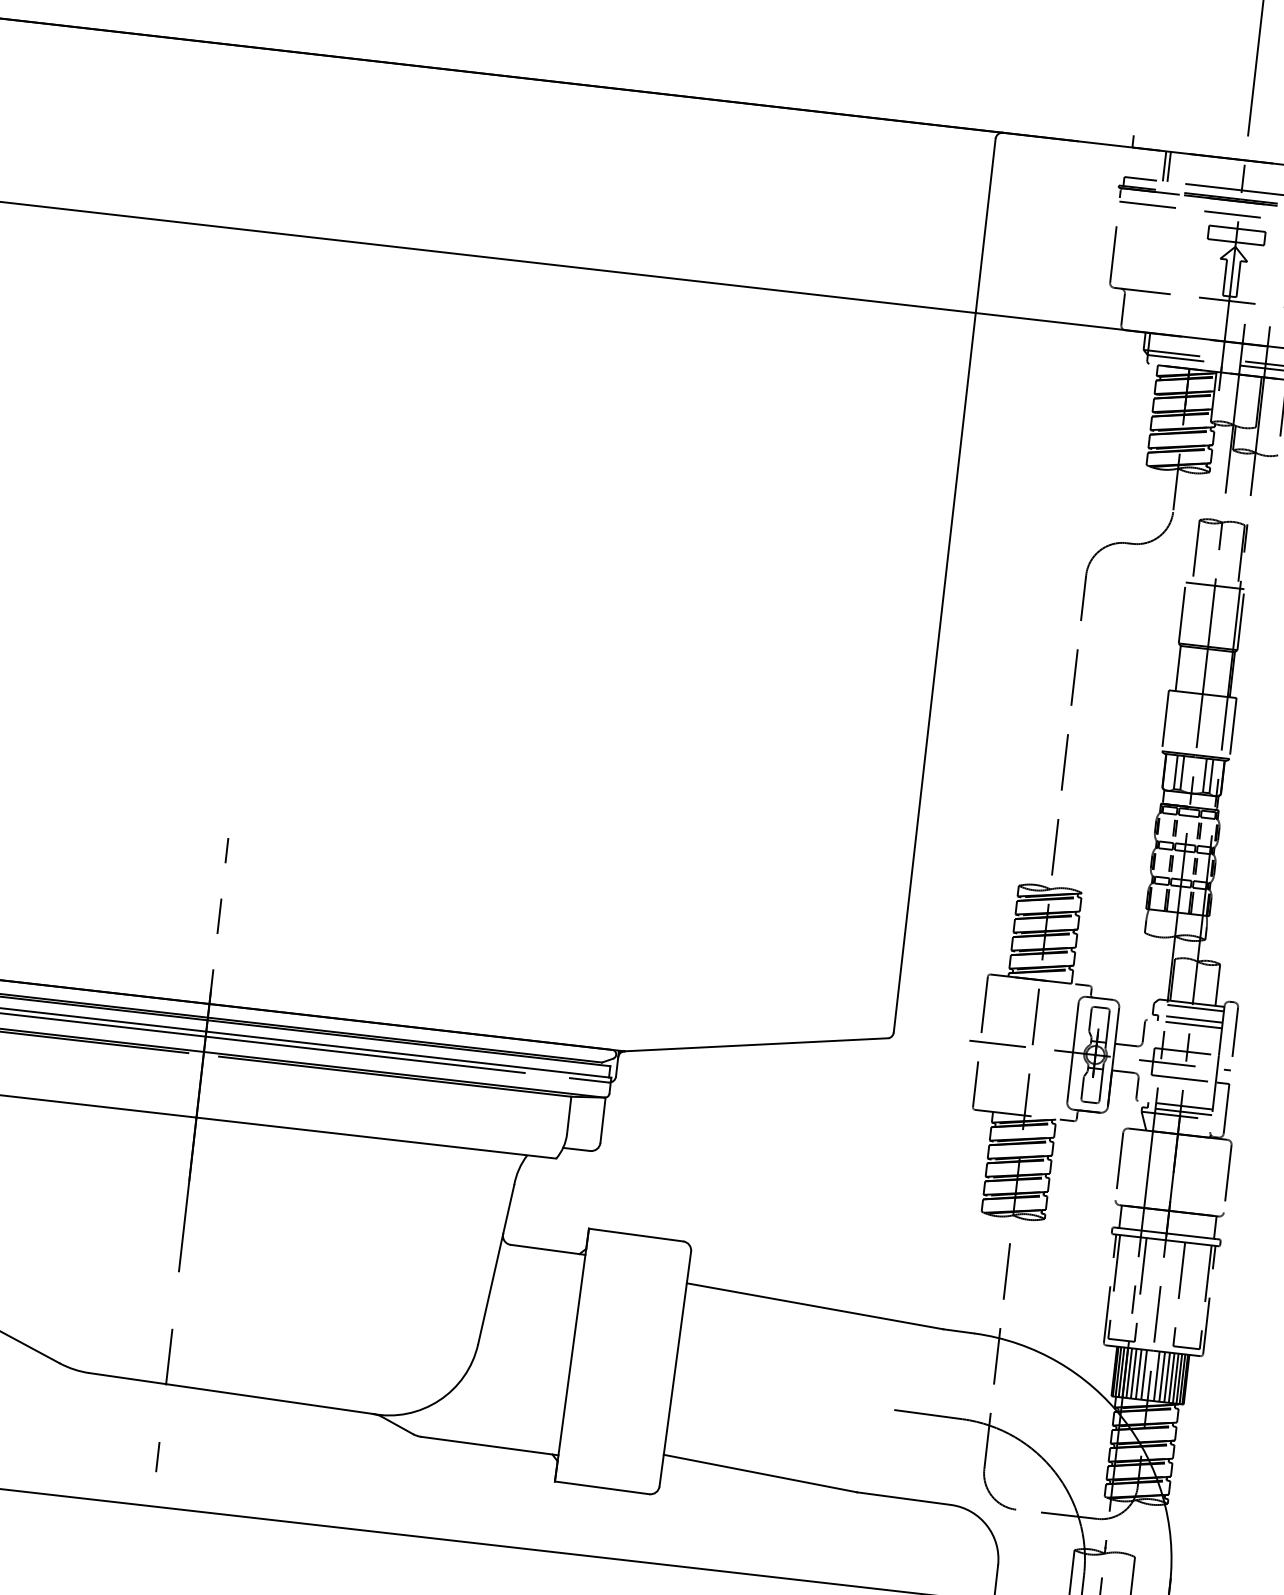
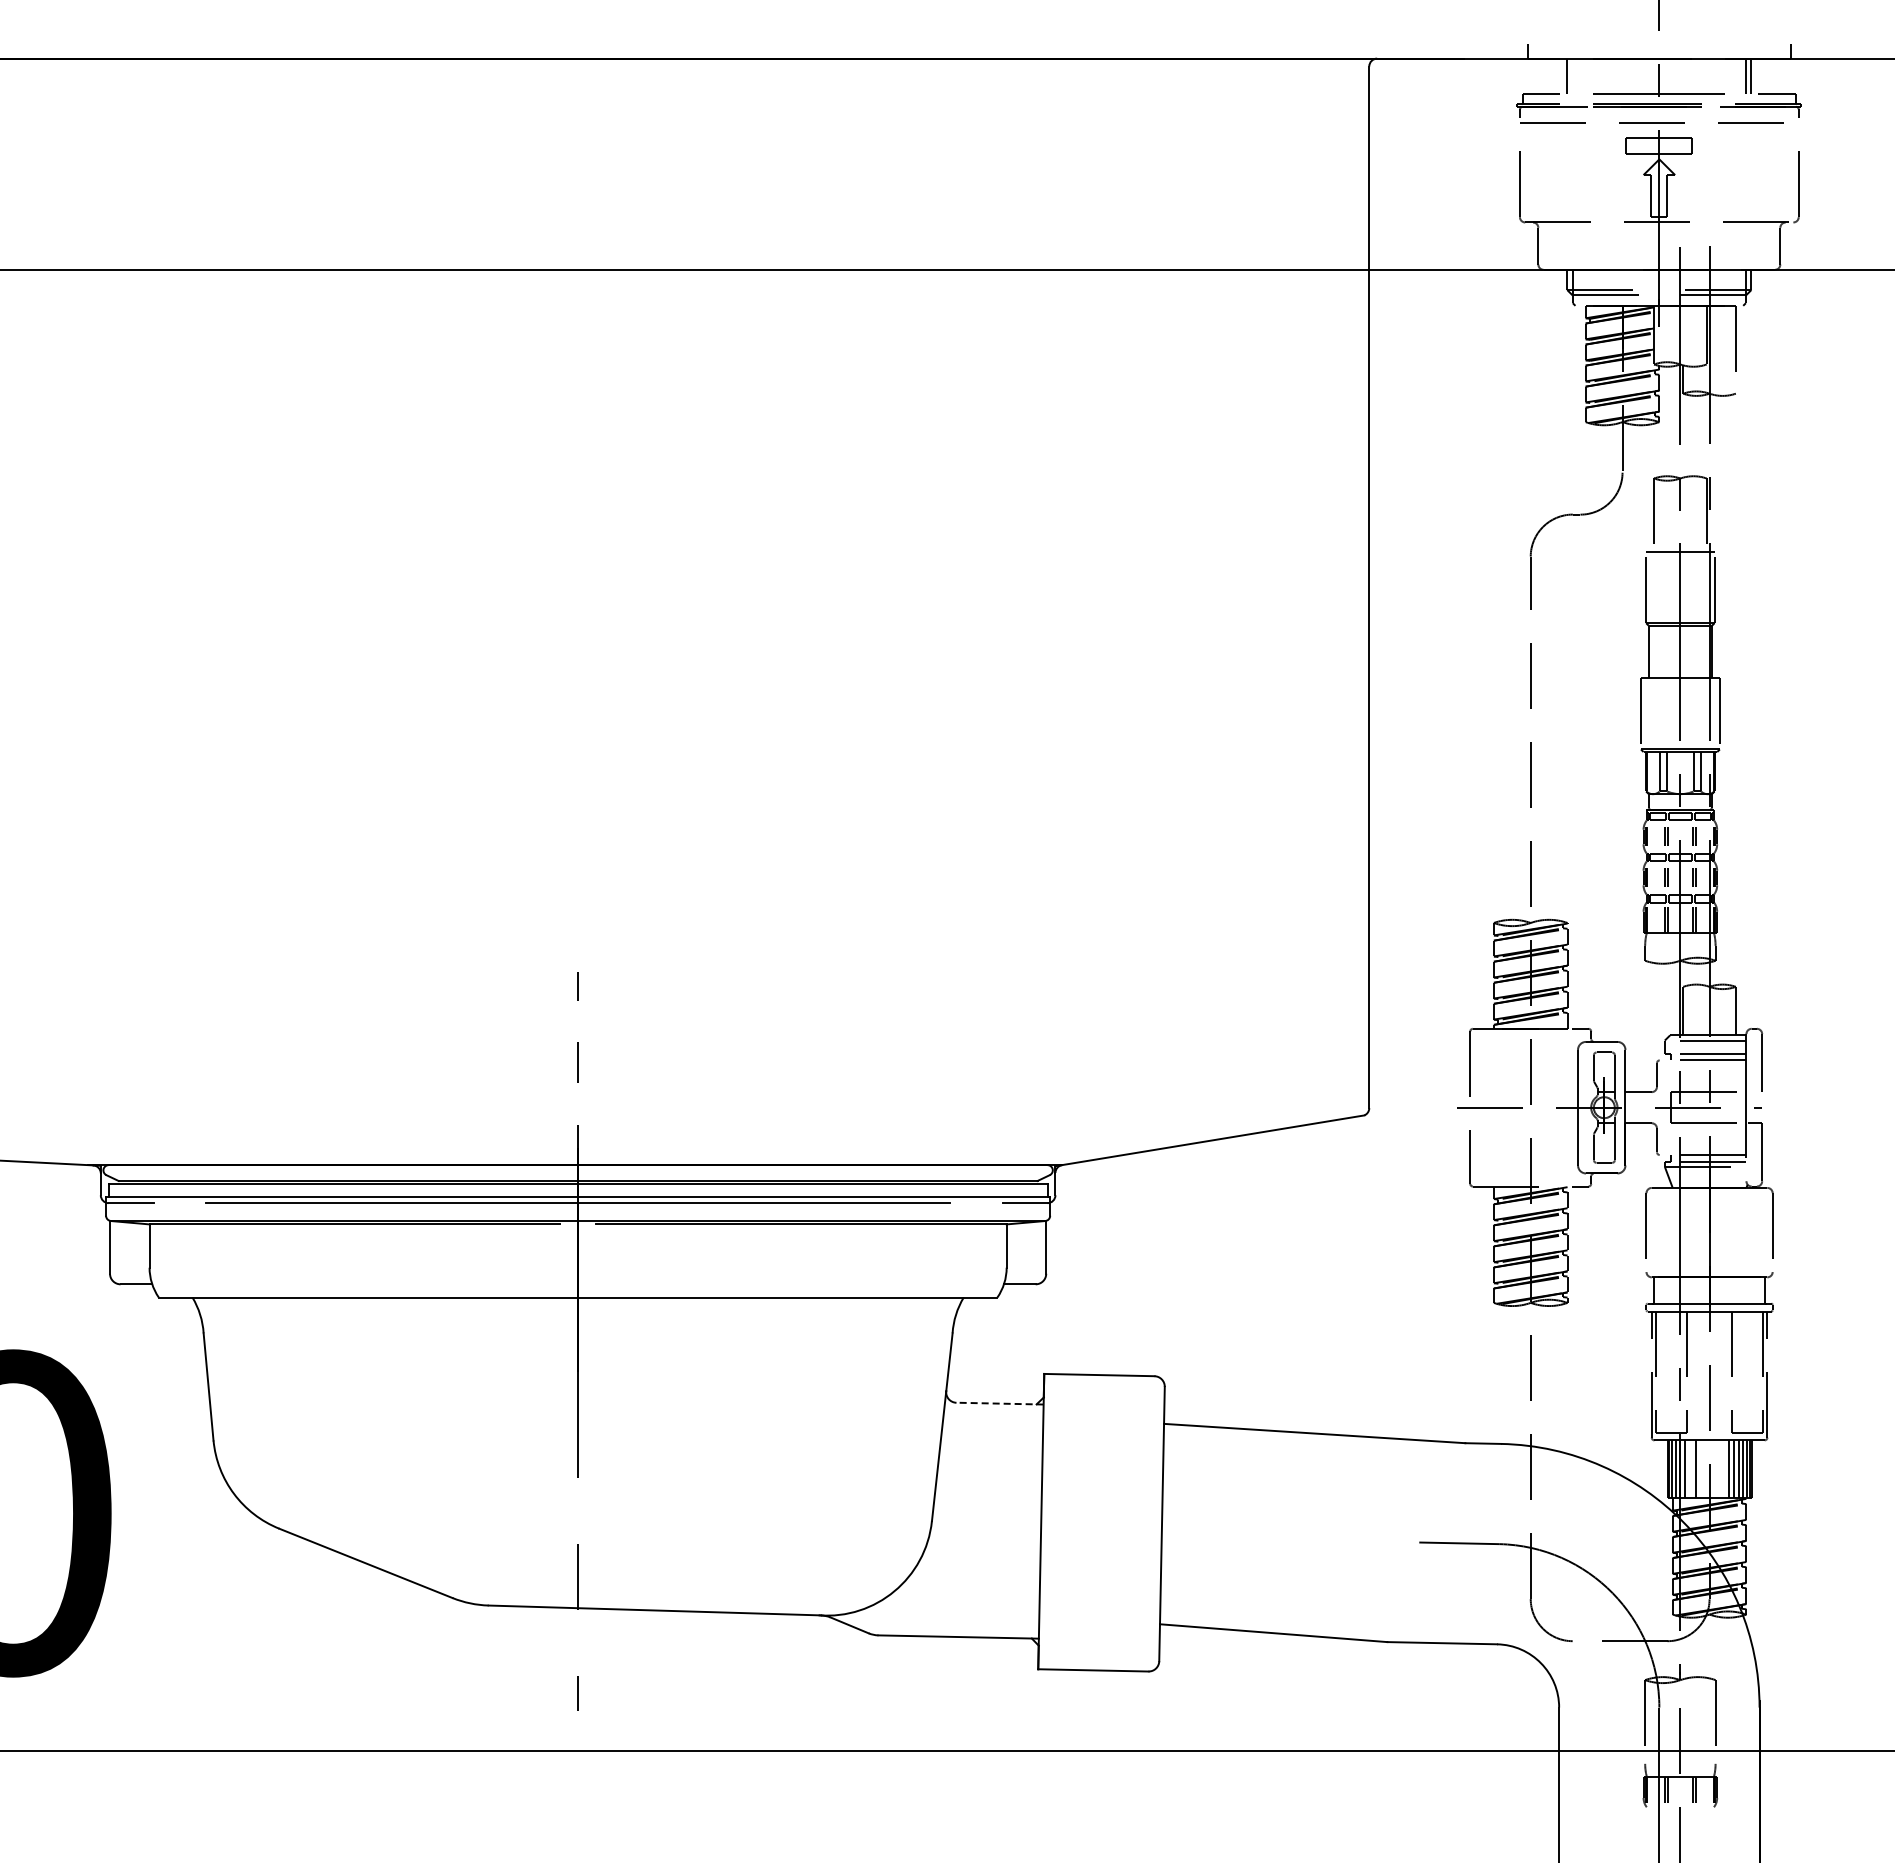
line: (1169, 166) -> (1572, 75), removed
line: (548, 1249) -> (1000, 1403), solid -> dashed
line: (1134, 1373) -> (1690, 1469), removed
line: (1144, 1375) -> (1702, 1469), removed
line: (1156, 1376) -> (1716, 1469), removed
line: (1162, 1377) -> (1723, 1469), removed

